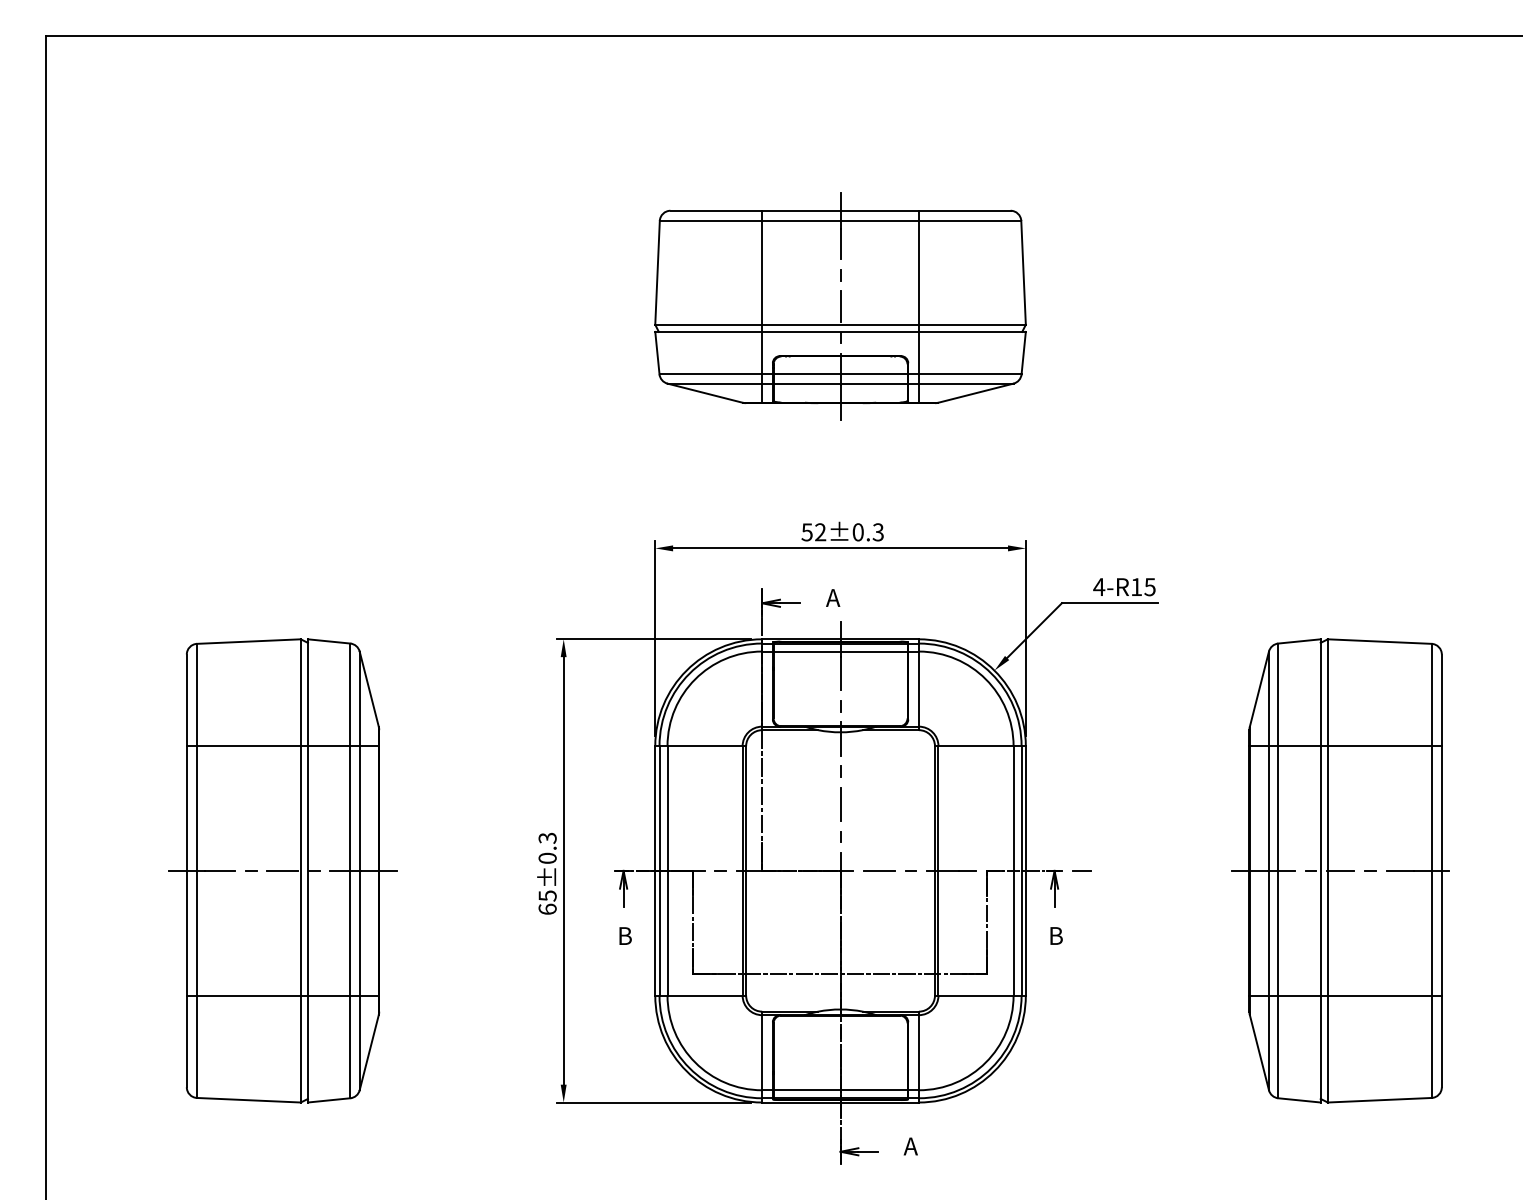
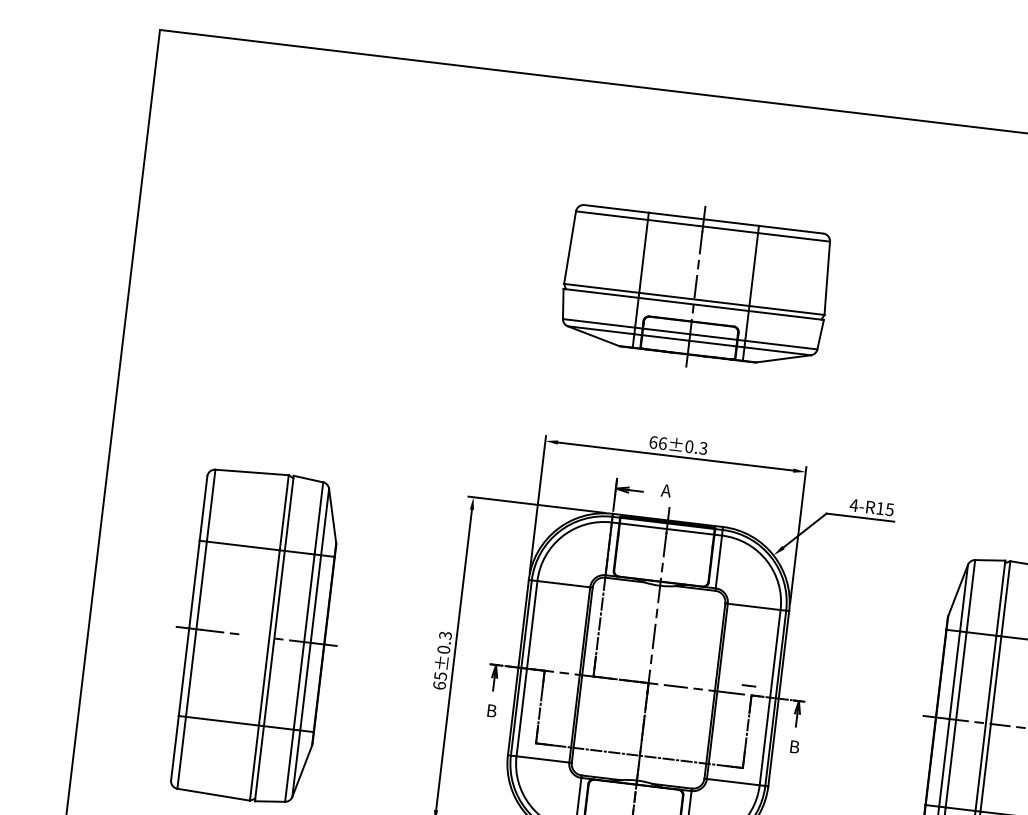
text: (813, 532) -> (657, 443), 52±0.3 -> 66±0.3
line: (282, 870) -> (256, 636), removed
line: (1081, 870) -> (748, 685), moved

